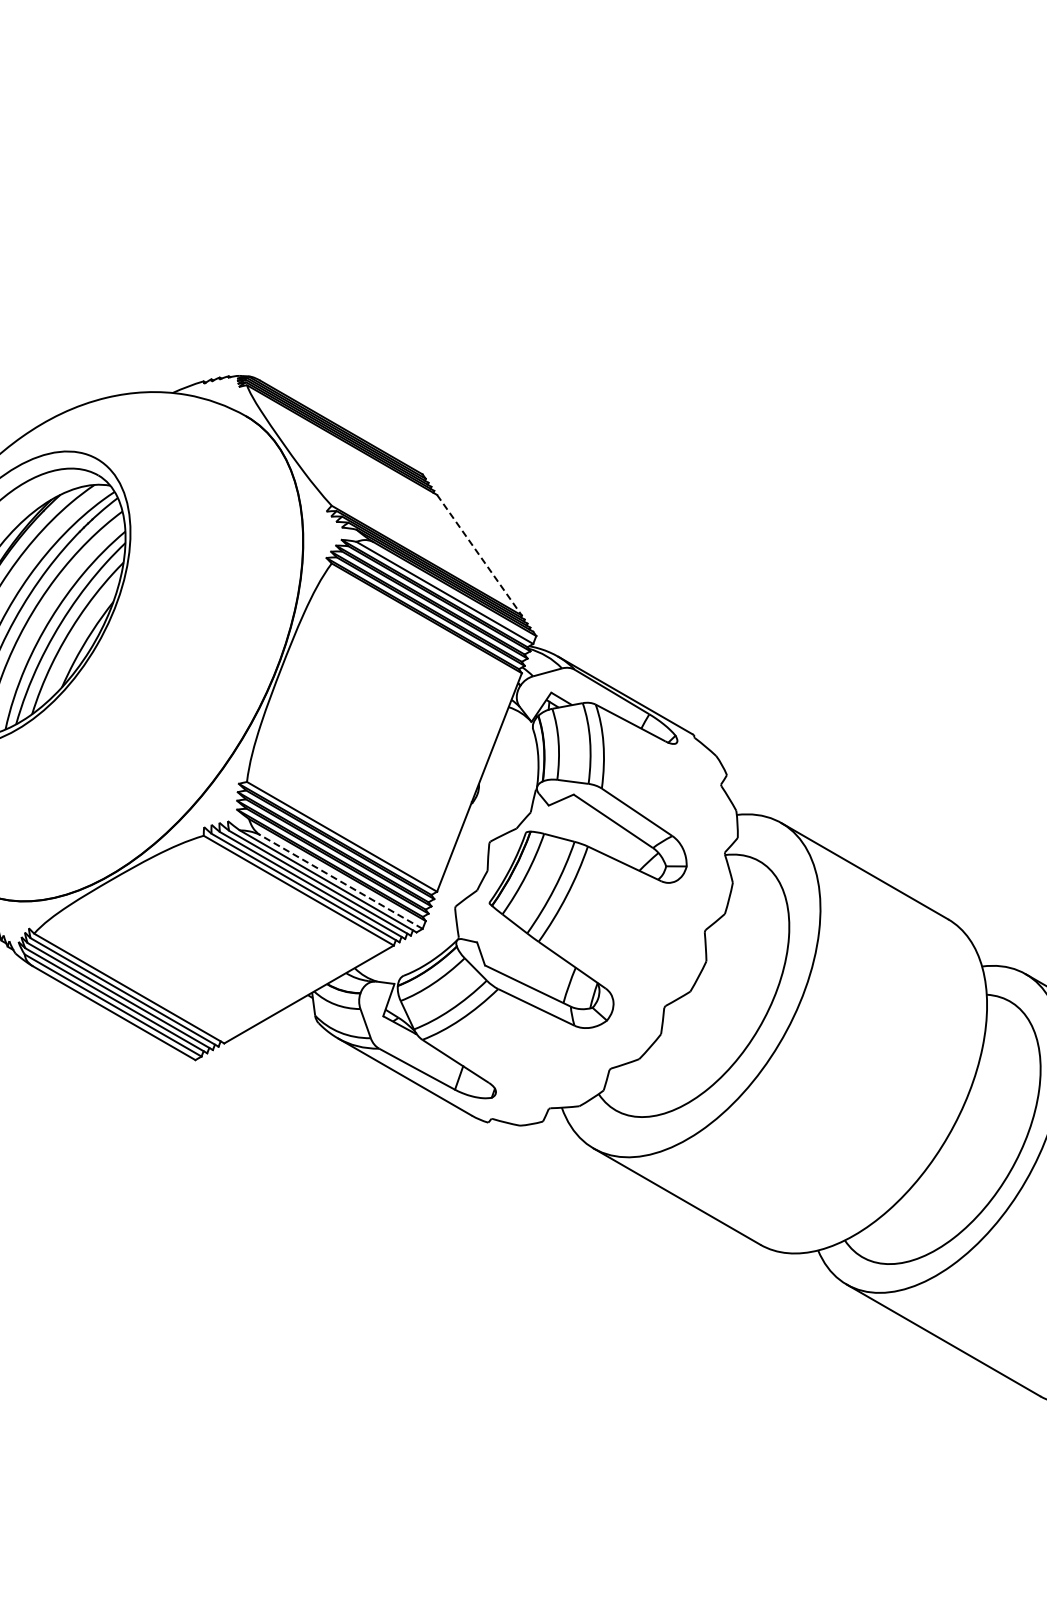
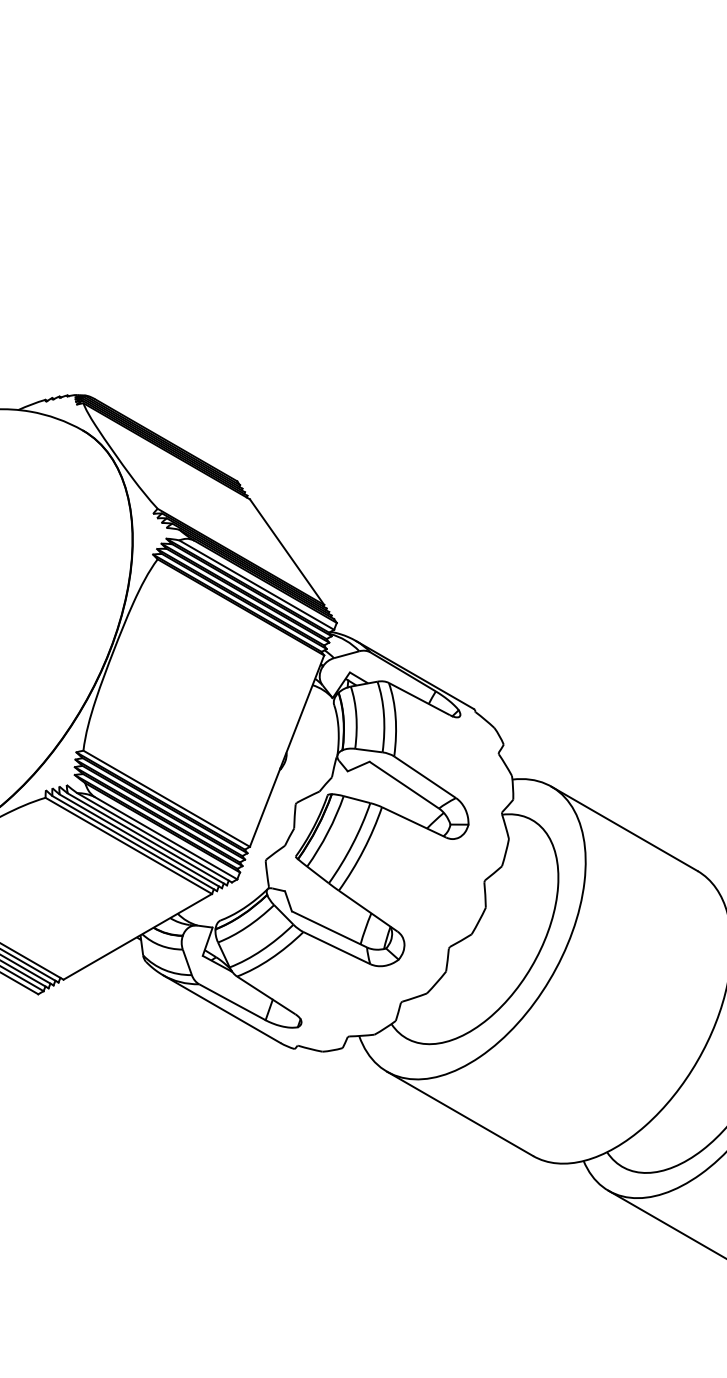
line: (479, 555) -> (287, 552), dashed -> solid
line: (341, 882) -> (166, 838), dashed -> solid

